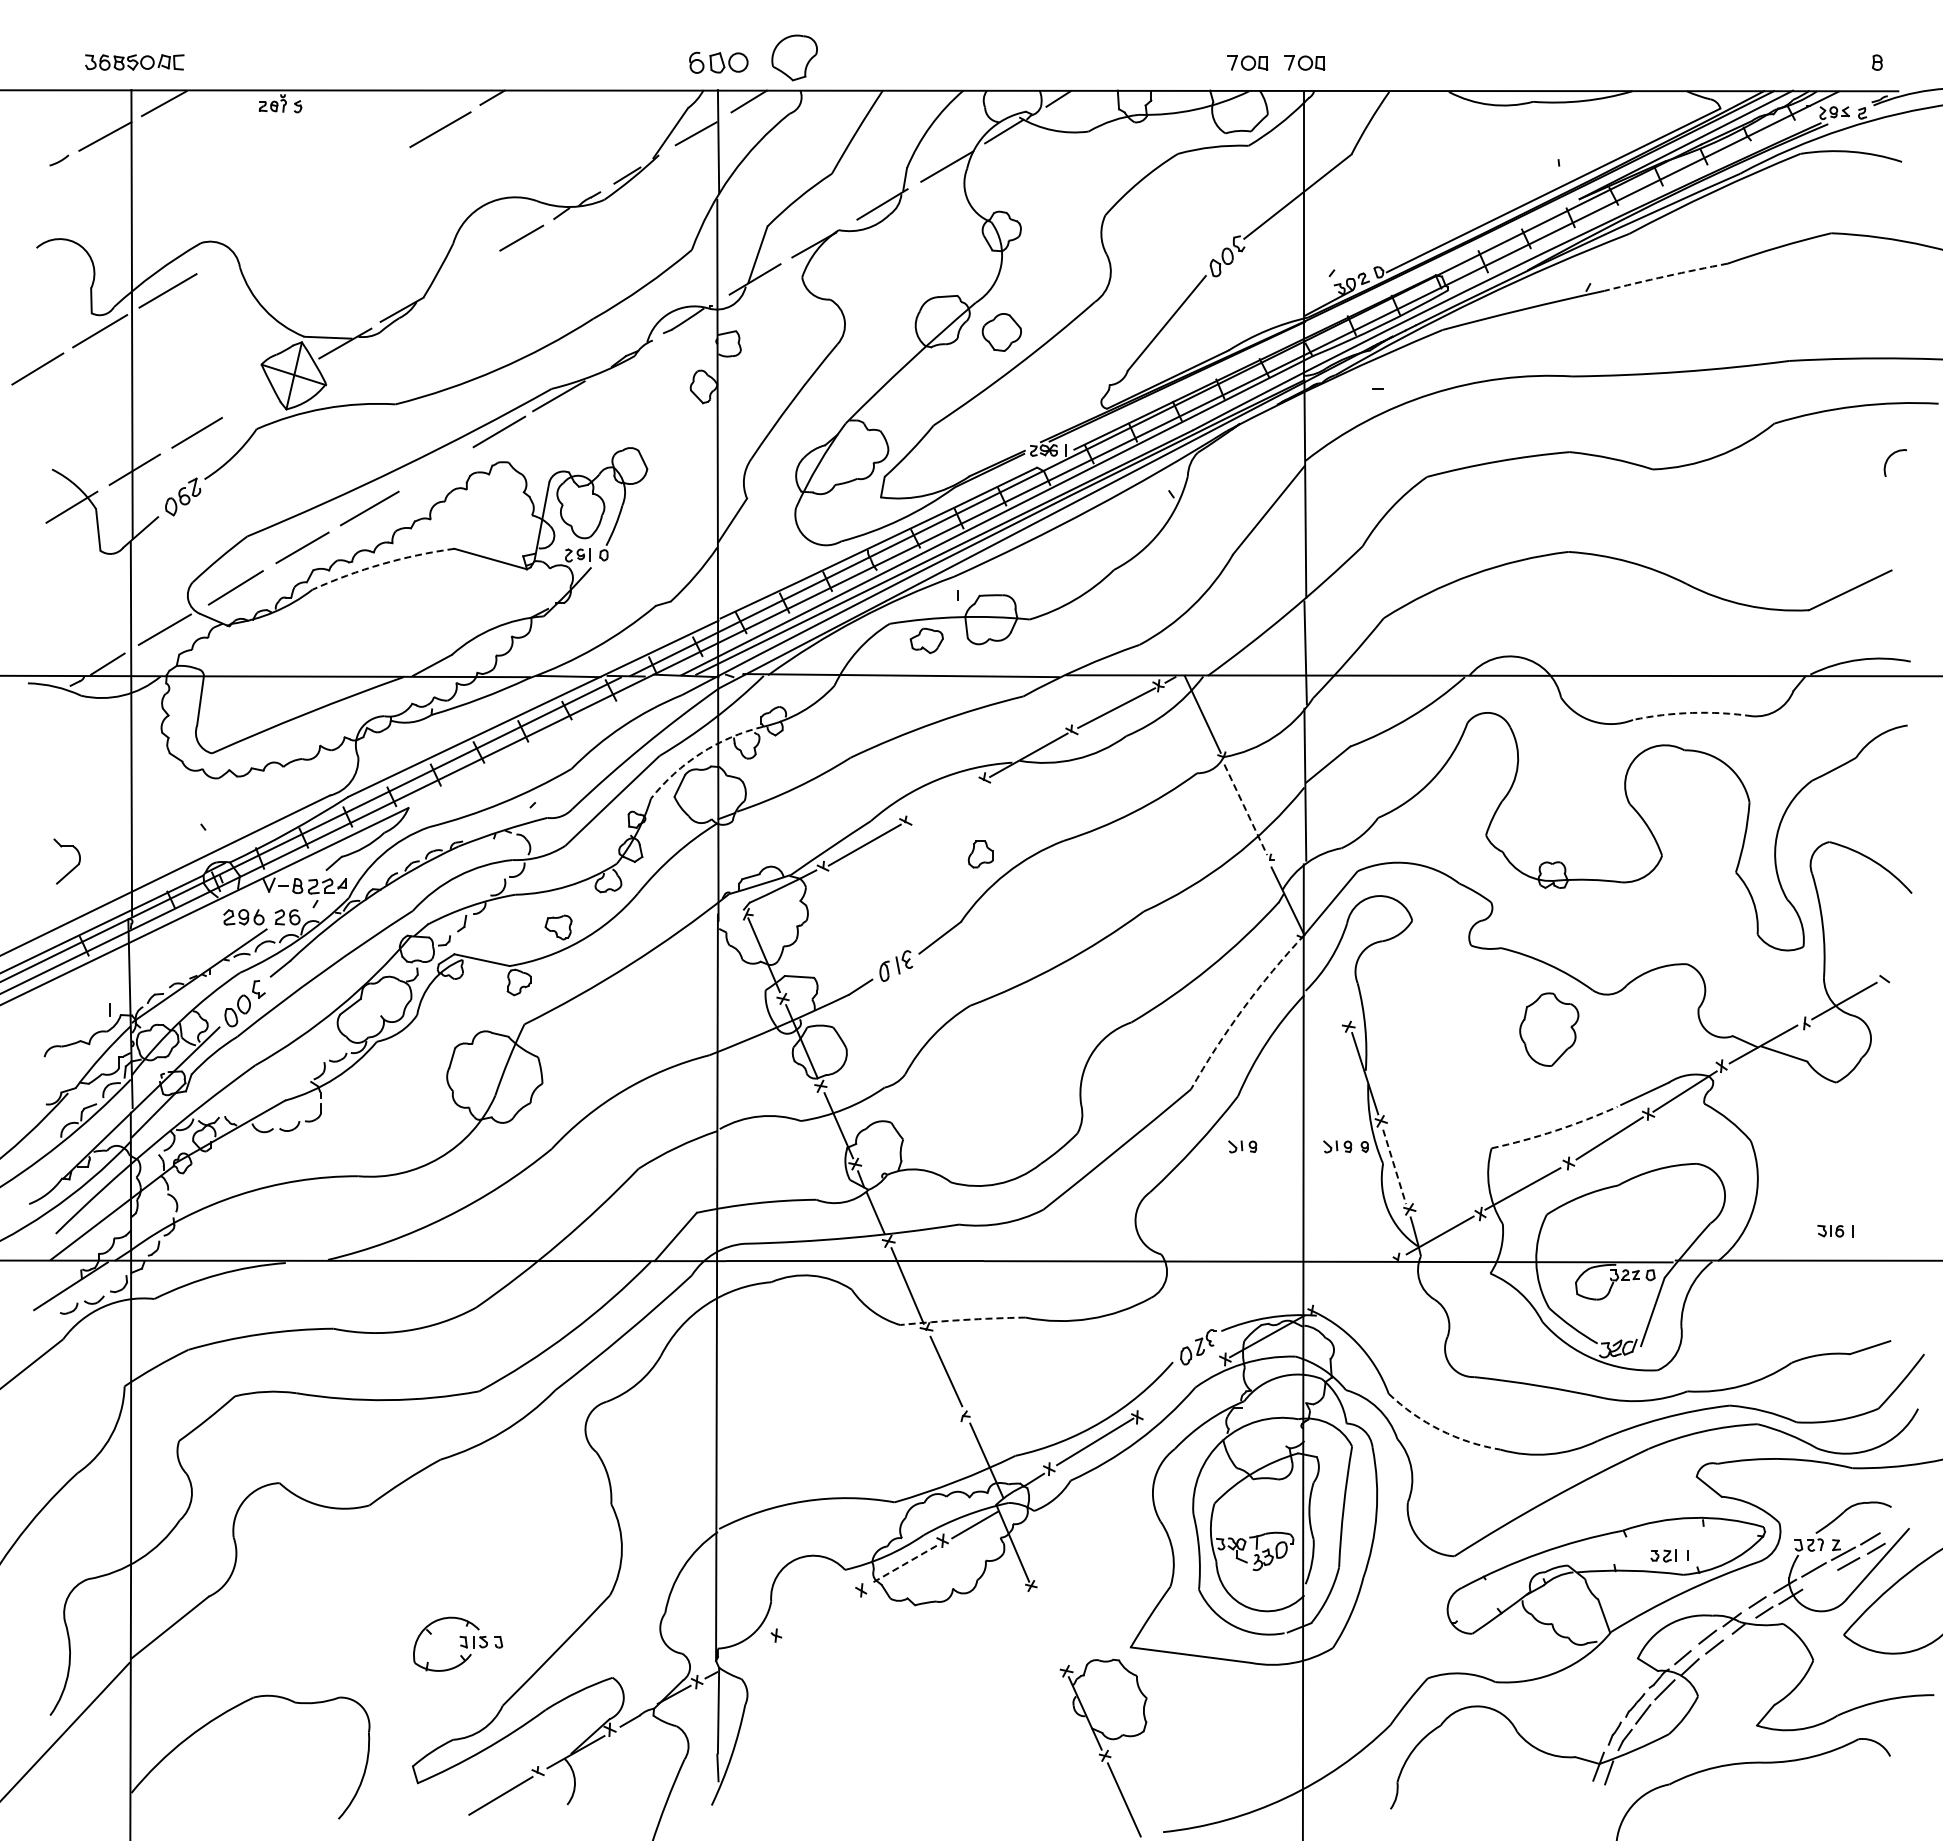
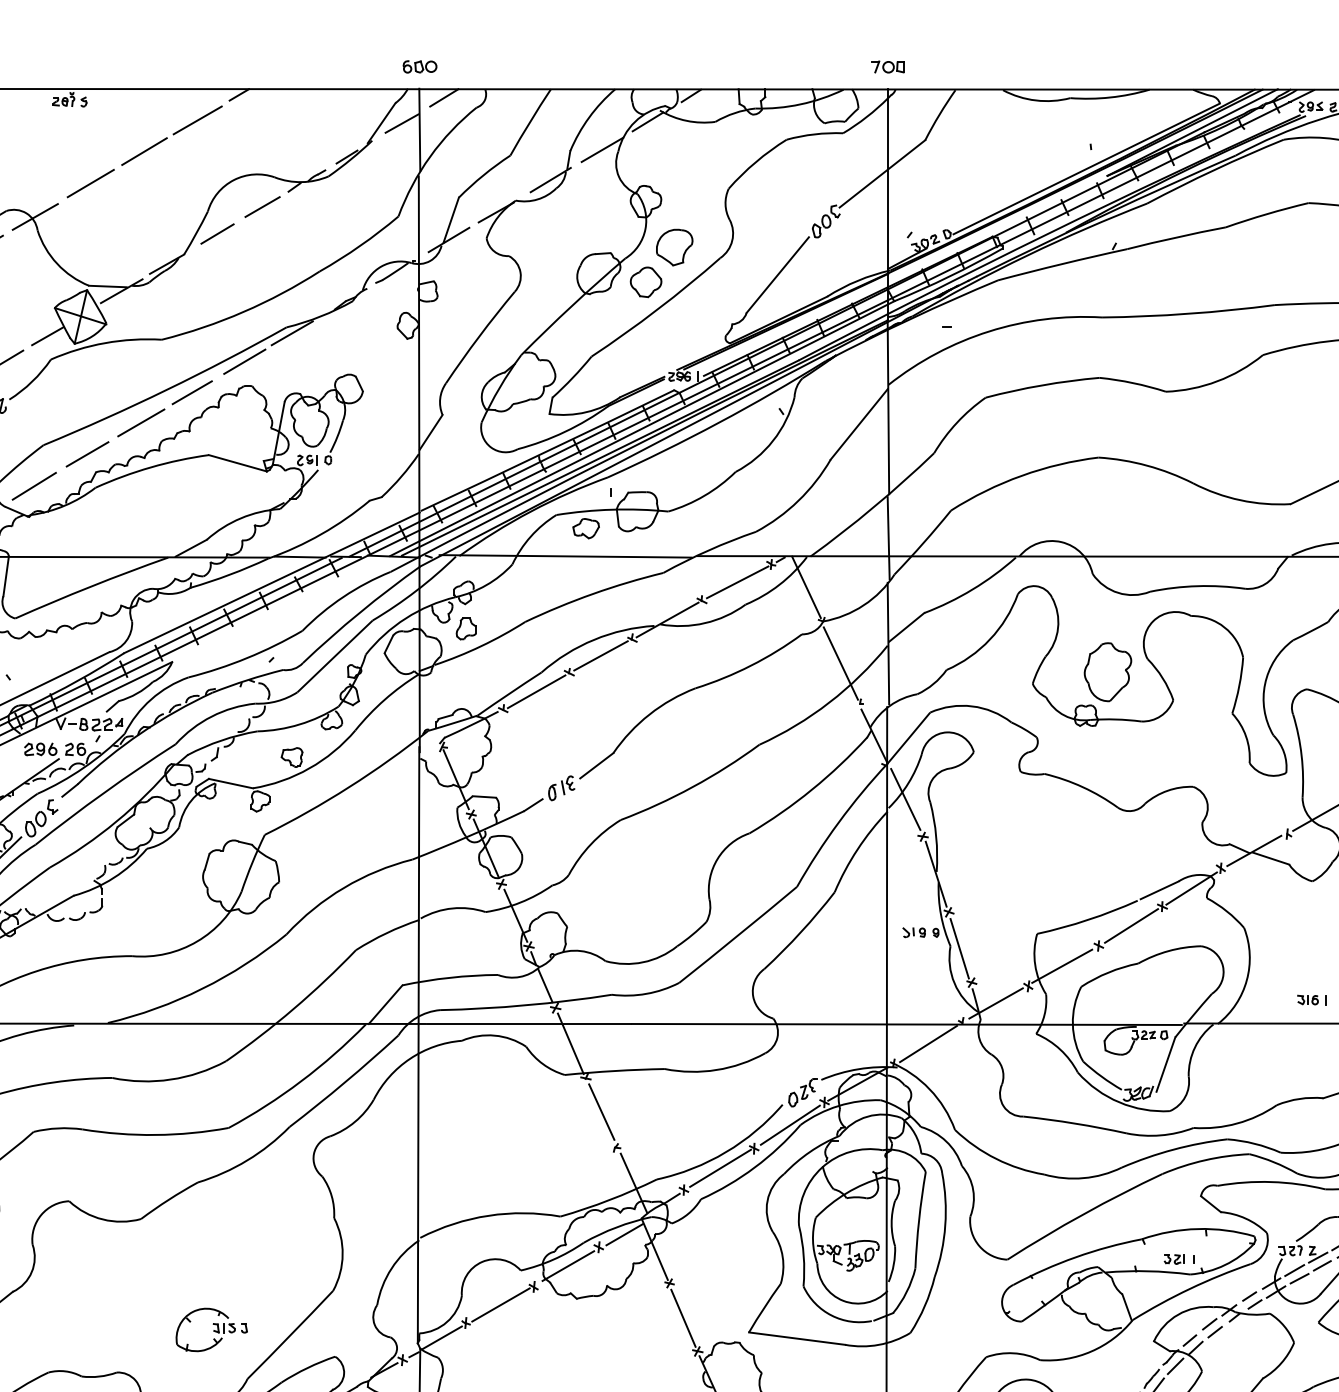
part: (794, 57) -> (674, 247), moved
part: (718, 62) -> (419, 66), size x0.71
part: (1247, 62) -> (842, 66), removed
line: (373, 168) -> (144, 151), added
line: (306, 208) -> (90, 183), added
line: (236, 250) -> (34, 216), added
line: (465, 271) -> (217, 233), added
arc: (1665, 276) -> (1176, 237), dashed -> solid
line: (252, 399) -> (47, 335), added
line: (433, 470) -> (192, 392), added
arc: (381, 564) -> (150, 467), dashed -> solid
arc: (1692, 712) -> (1197, 585), dashed -> solid
arc: (701, 753) -> (406, 618), dashed -> solid
line: (944, 799) -> (600, 655), added
line: (1246, 810) -> (841, 664), dashed -> solid
part: (980, 854) -> (466, 628), moved
line: (1326, 979) -> (905, 799), added
arc: (1243, 1008) -> (839, 822), dashed -> solid
part: (1549, 1029) -> (1108, 672), moved
arc: (1555, 1130) -> (1088, 919), dashed -> solid
part: (1242, 1146) -> (838, 932), removed
line: (1394, 1166) -> (959, 948), dashed -> solid
line: (1355, 1285) -> (928, 1043), added
arc: (962, 1320) -> (614, 1071), dashed -> solid
line: (1182, 1387) -> (790, 1124), added
arc: (1440, 1430) -> (996, 1159), dashed -> solid
line: (904, 1564) -> (568, 1266), dashed -> solid
line: (1820, 1580) -> (1299, 1279), added
line: (820, 1612) -> (501, 1304), added
line: (1048, 1629) -> (683, 1318), added
line: (746, 1653) -> (442, 1337), added

